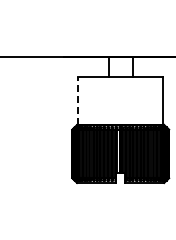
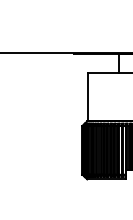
line: (78, 100) -> (88, 96), dashed -> solid

